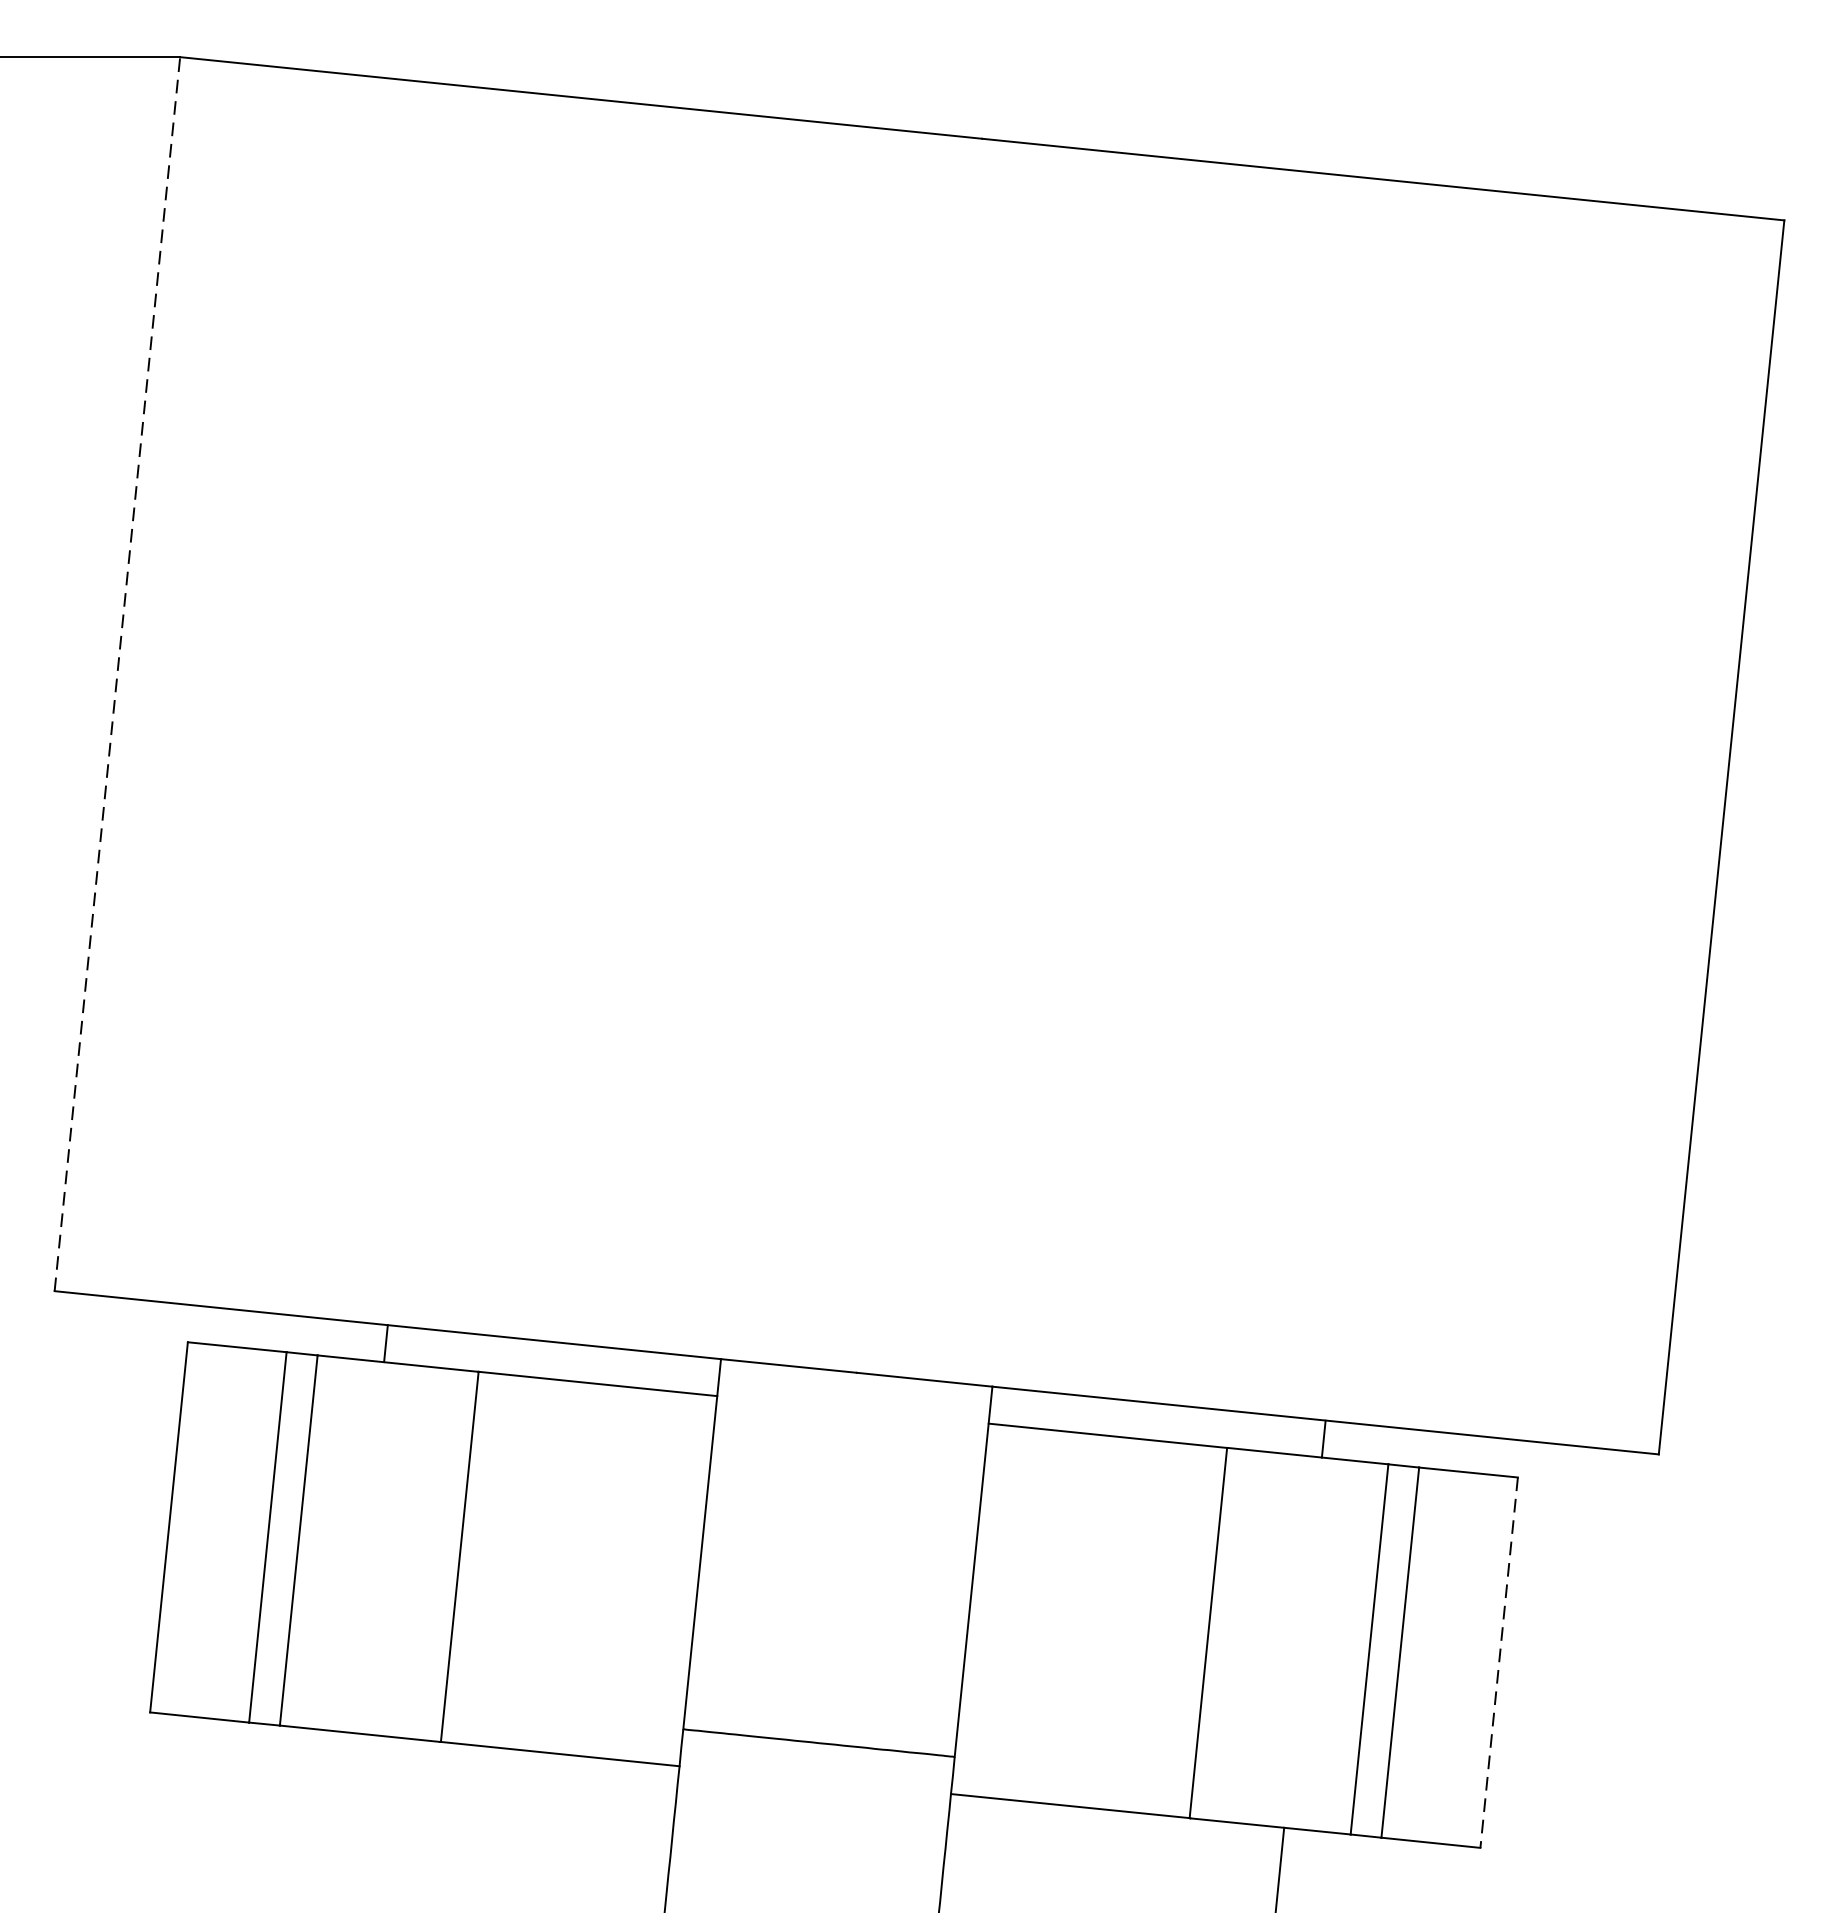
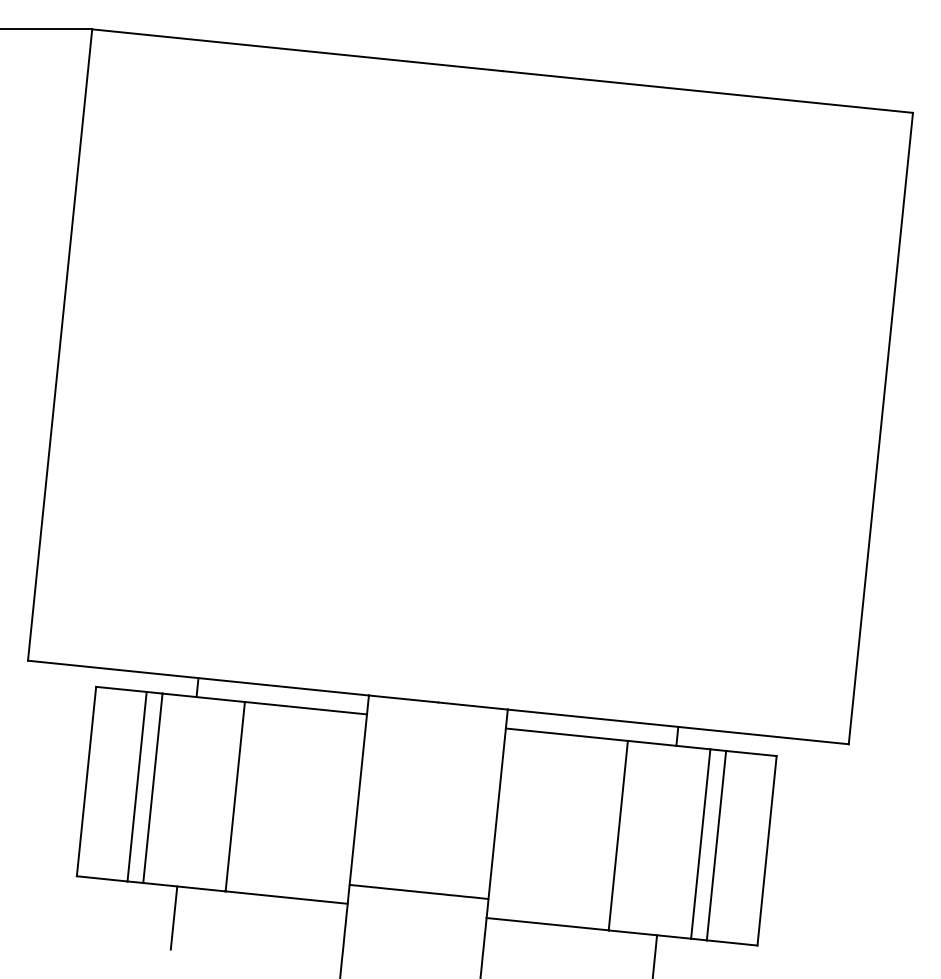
line: (118, 673) -> (60, 344), dashed -> solid
line: (1499, 1664) -> (767, 851), dashed -> solid
line: (339, 1793) -> (173, 917), added

